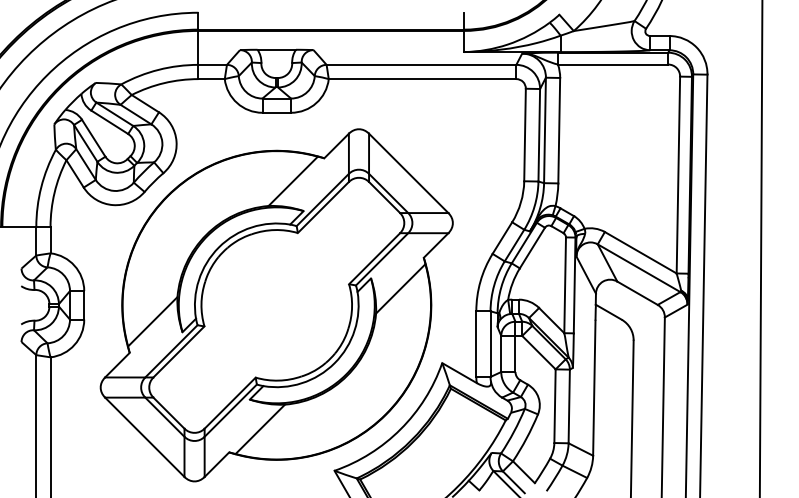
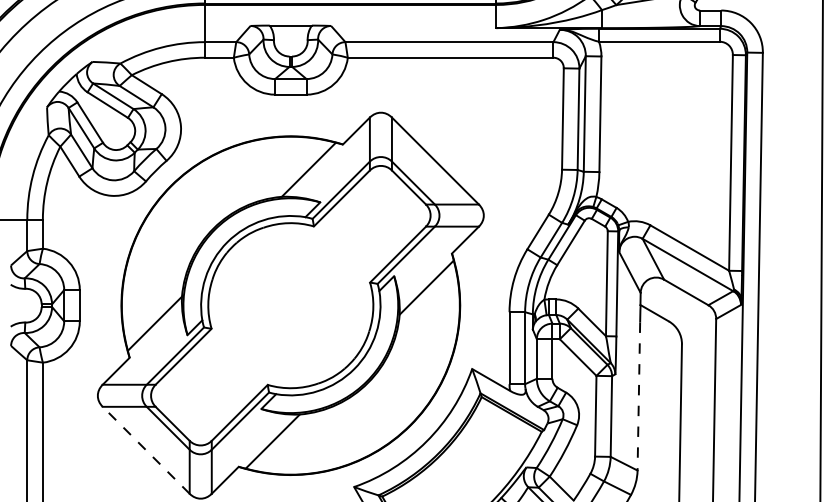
line: (594, 388) -> (639, 396), solid -> dashed
line: (144, 436) -> (145, 449), solid -> dashed

